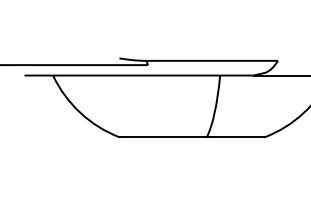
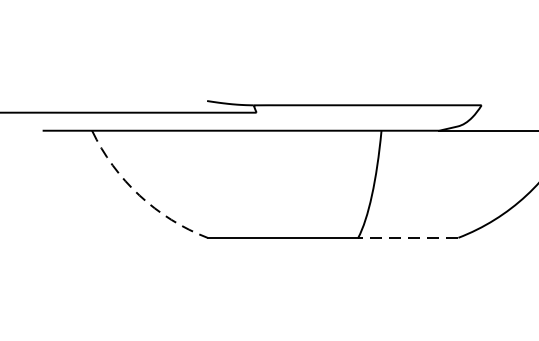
arc: (80, 112) -> (139, 194), solid -> dashed
line: (235, 137) -> (408, 238), solid -> dashed

